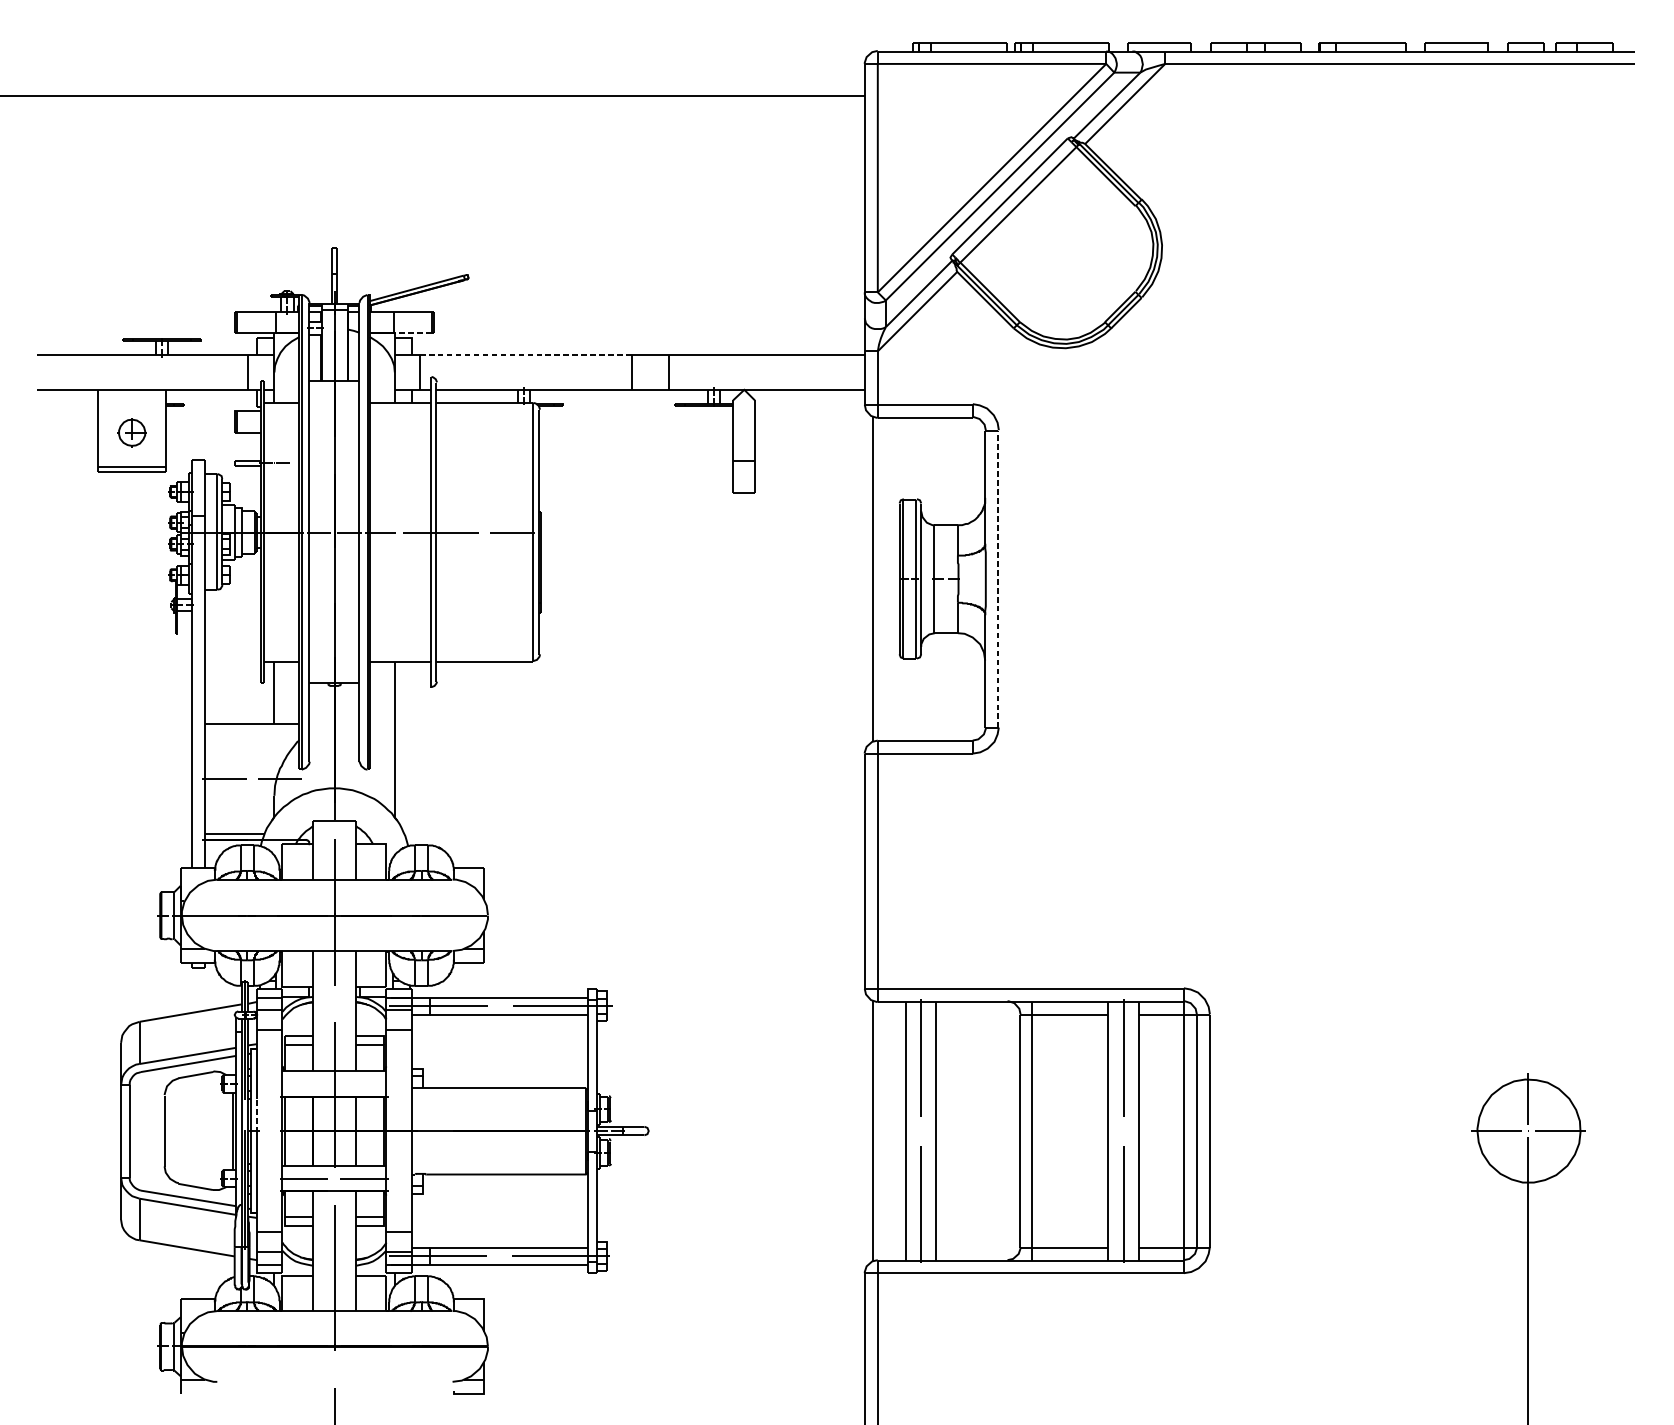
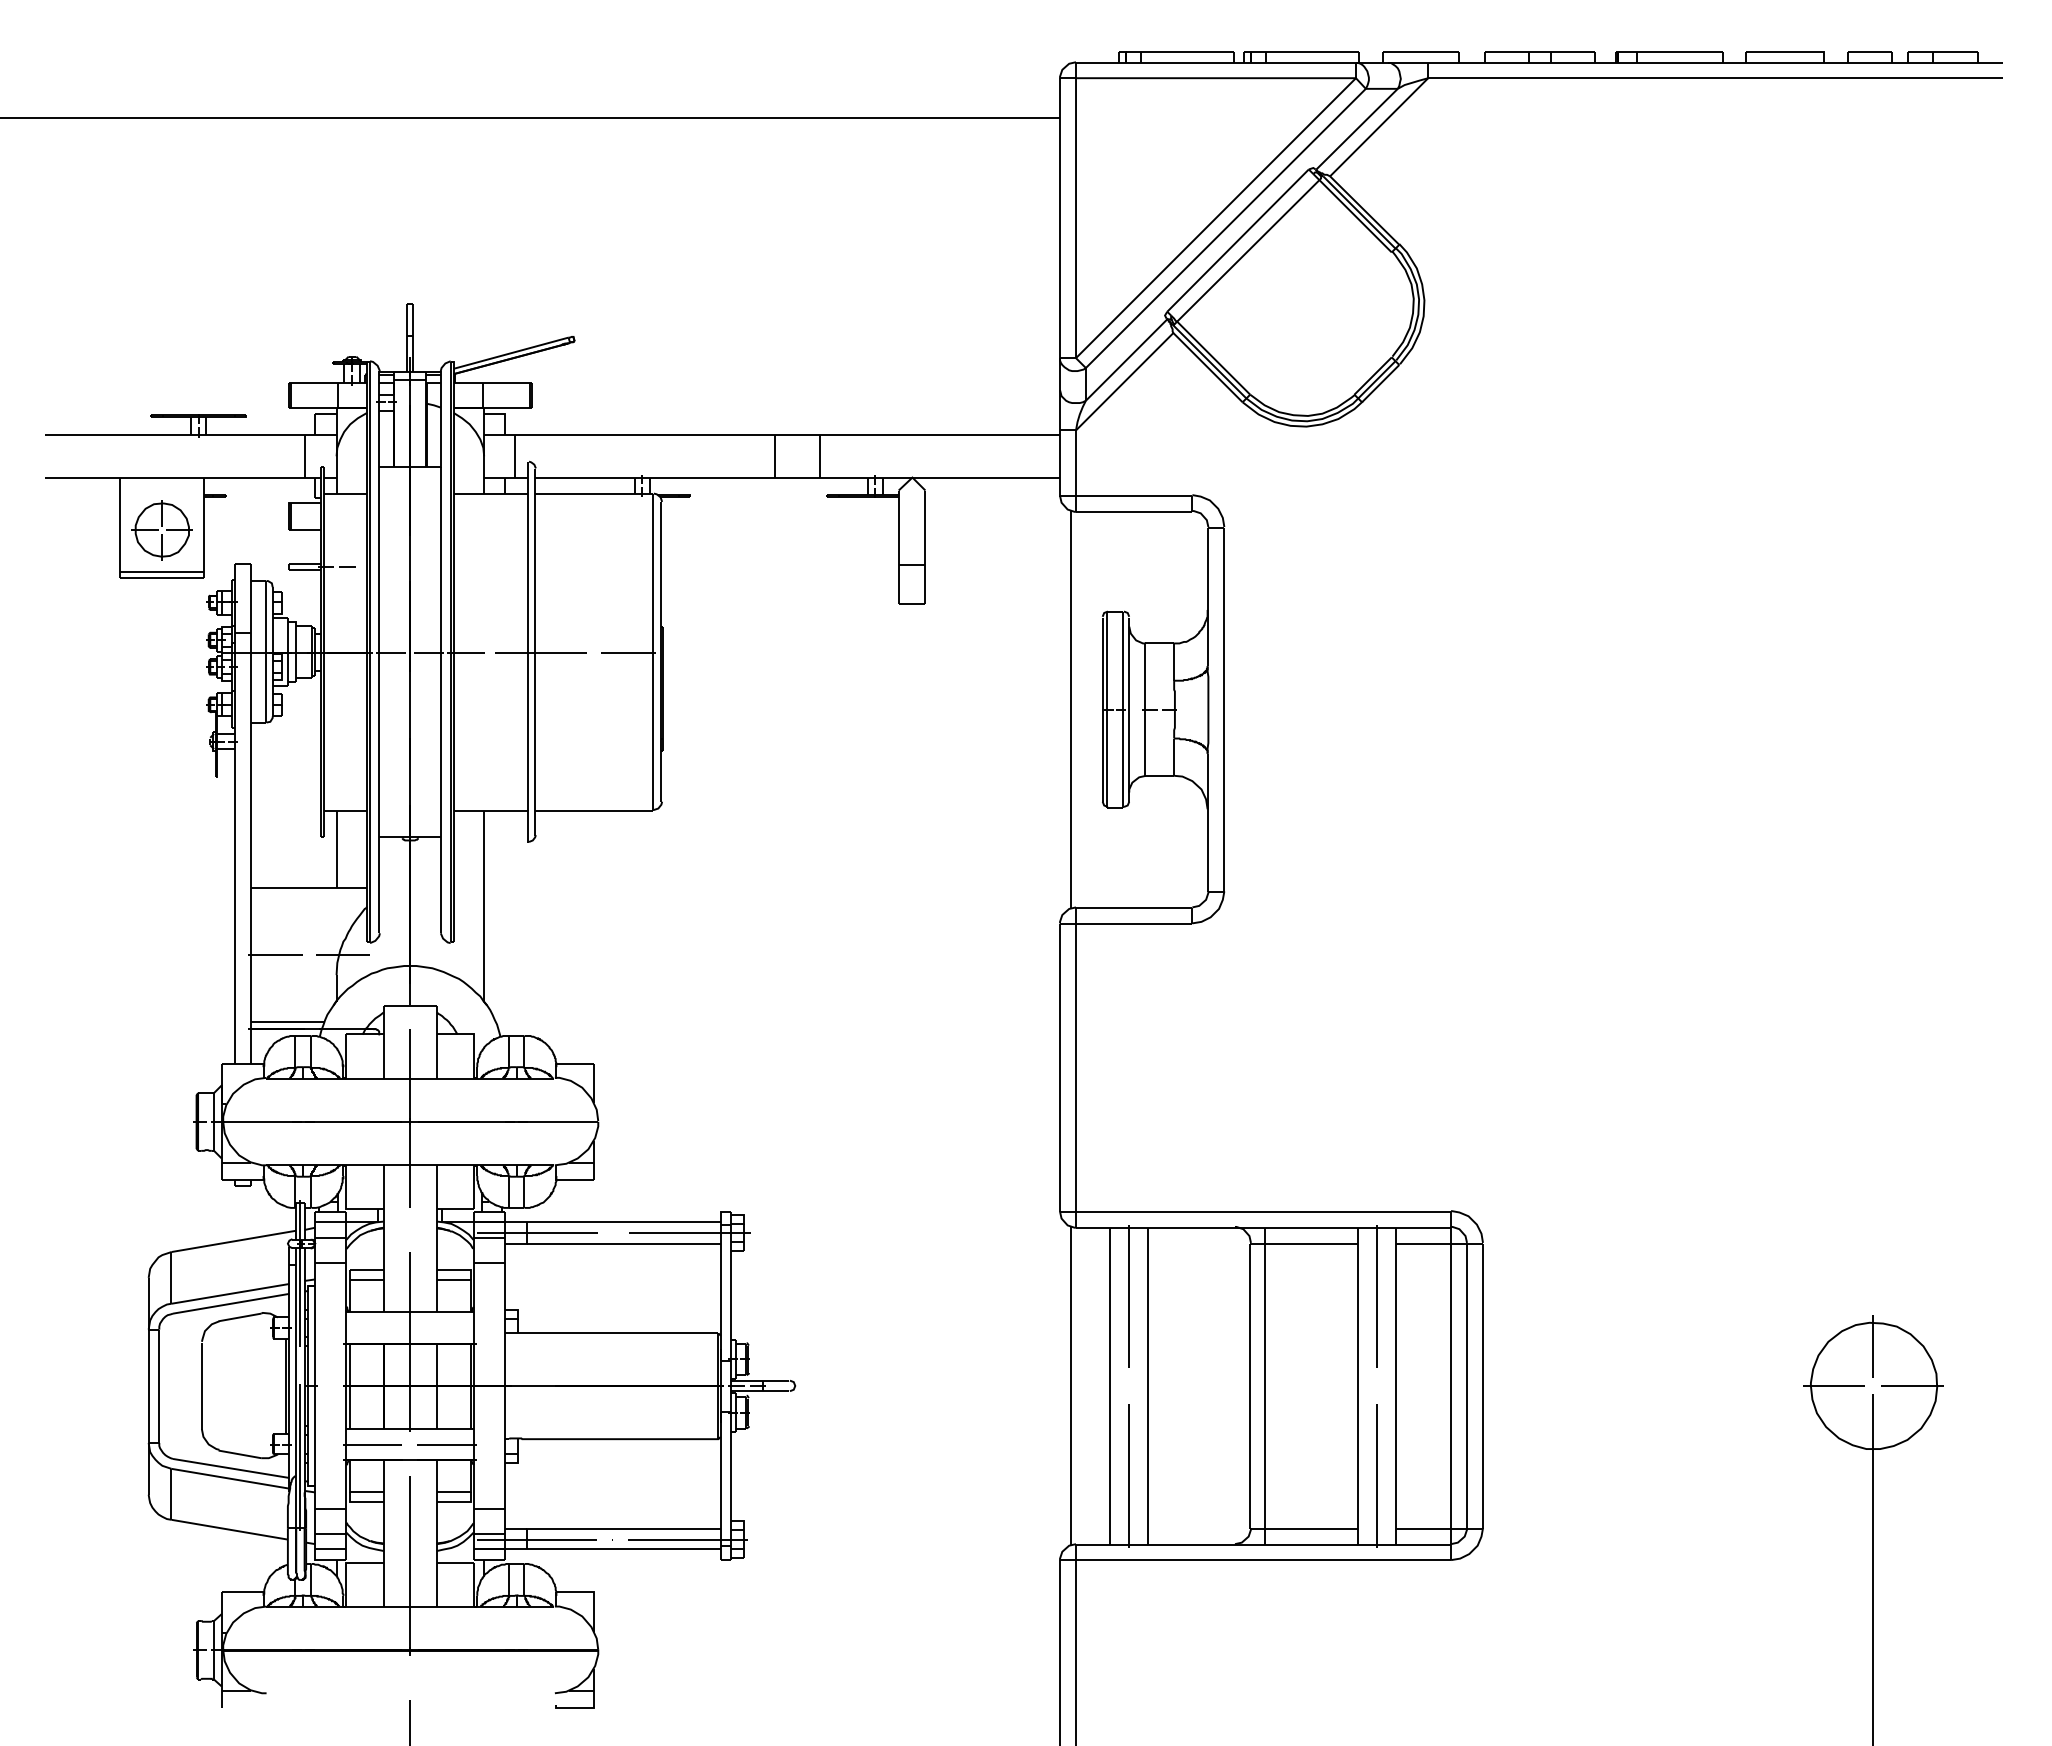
line: (413, 333) -> (506, 408), dashed -> solid
line: (526, 354) -> (645, 434), dashed -> solid
part: (131, 433) -> (161, 530), size x1.67
line: (998, 579) -> (1223, 709), dashed -> solid
line: (257, 1116) -> (315, 1367), dashed -> solid

